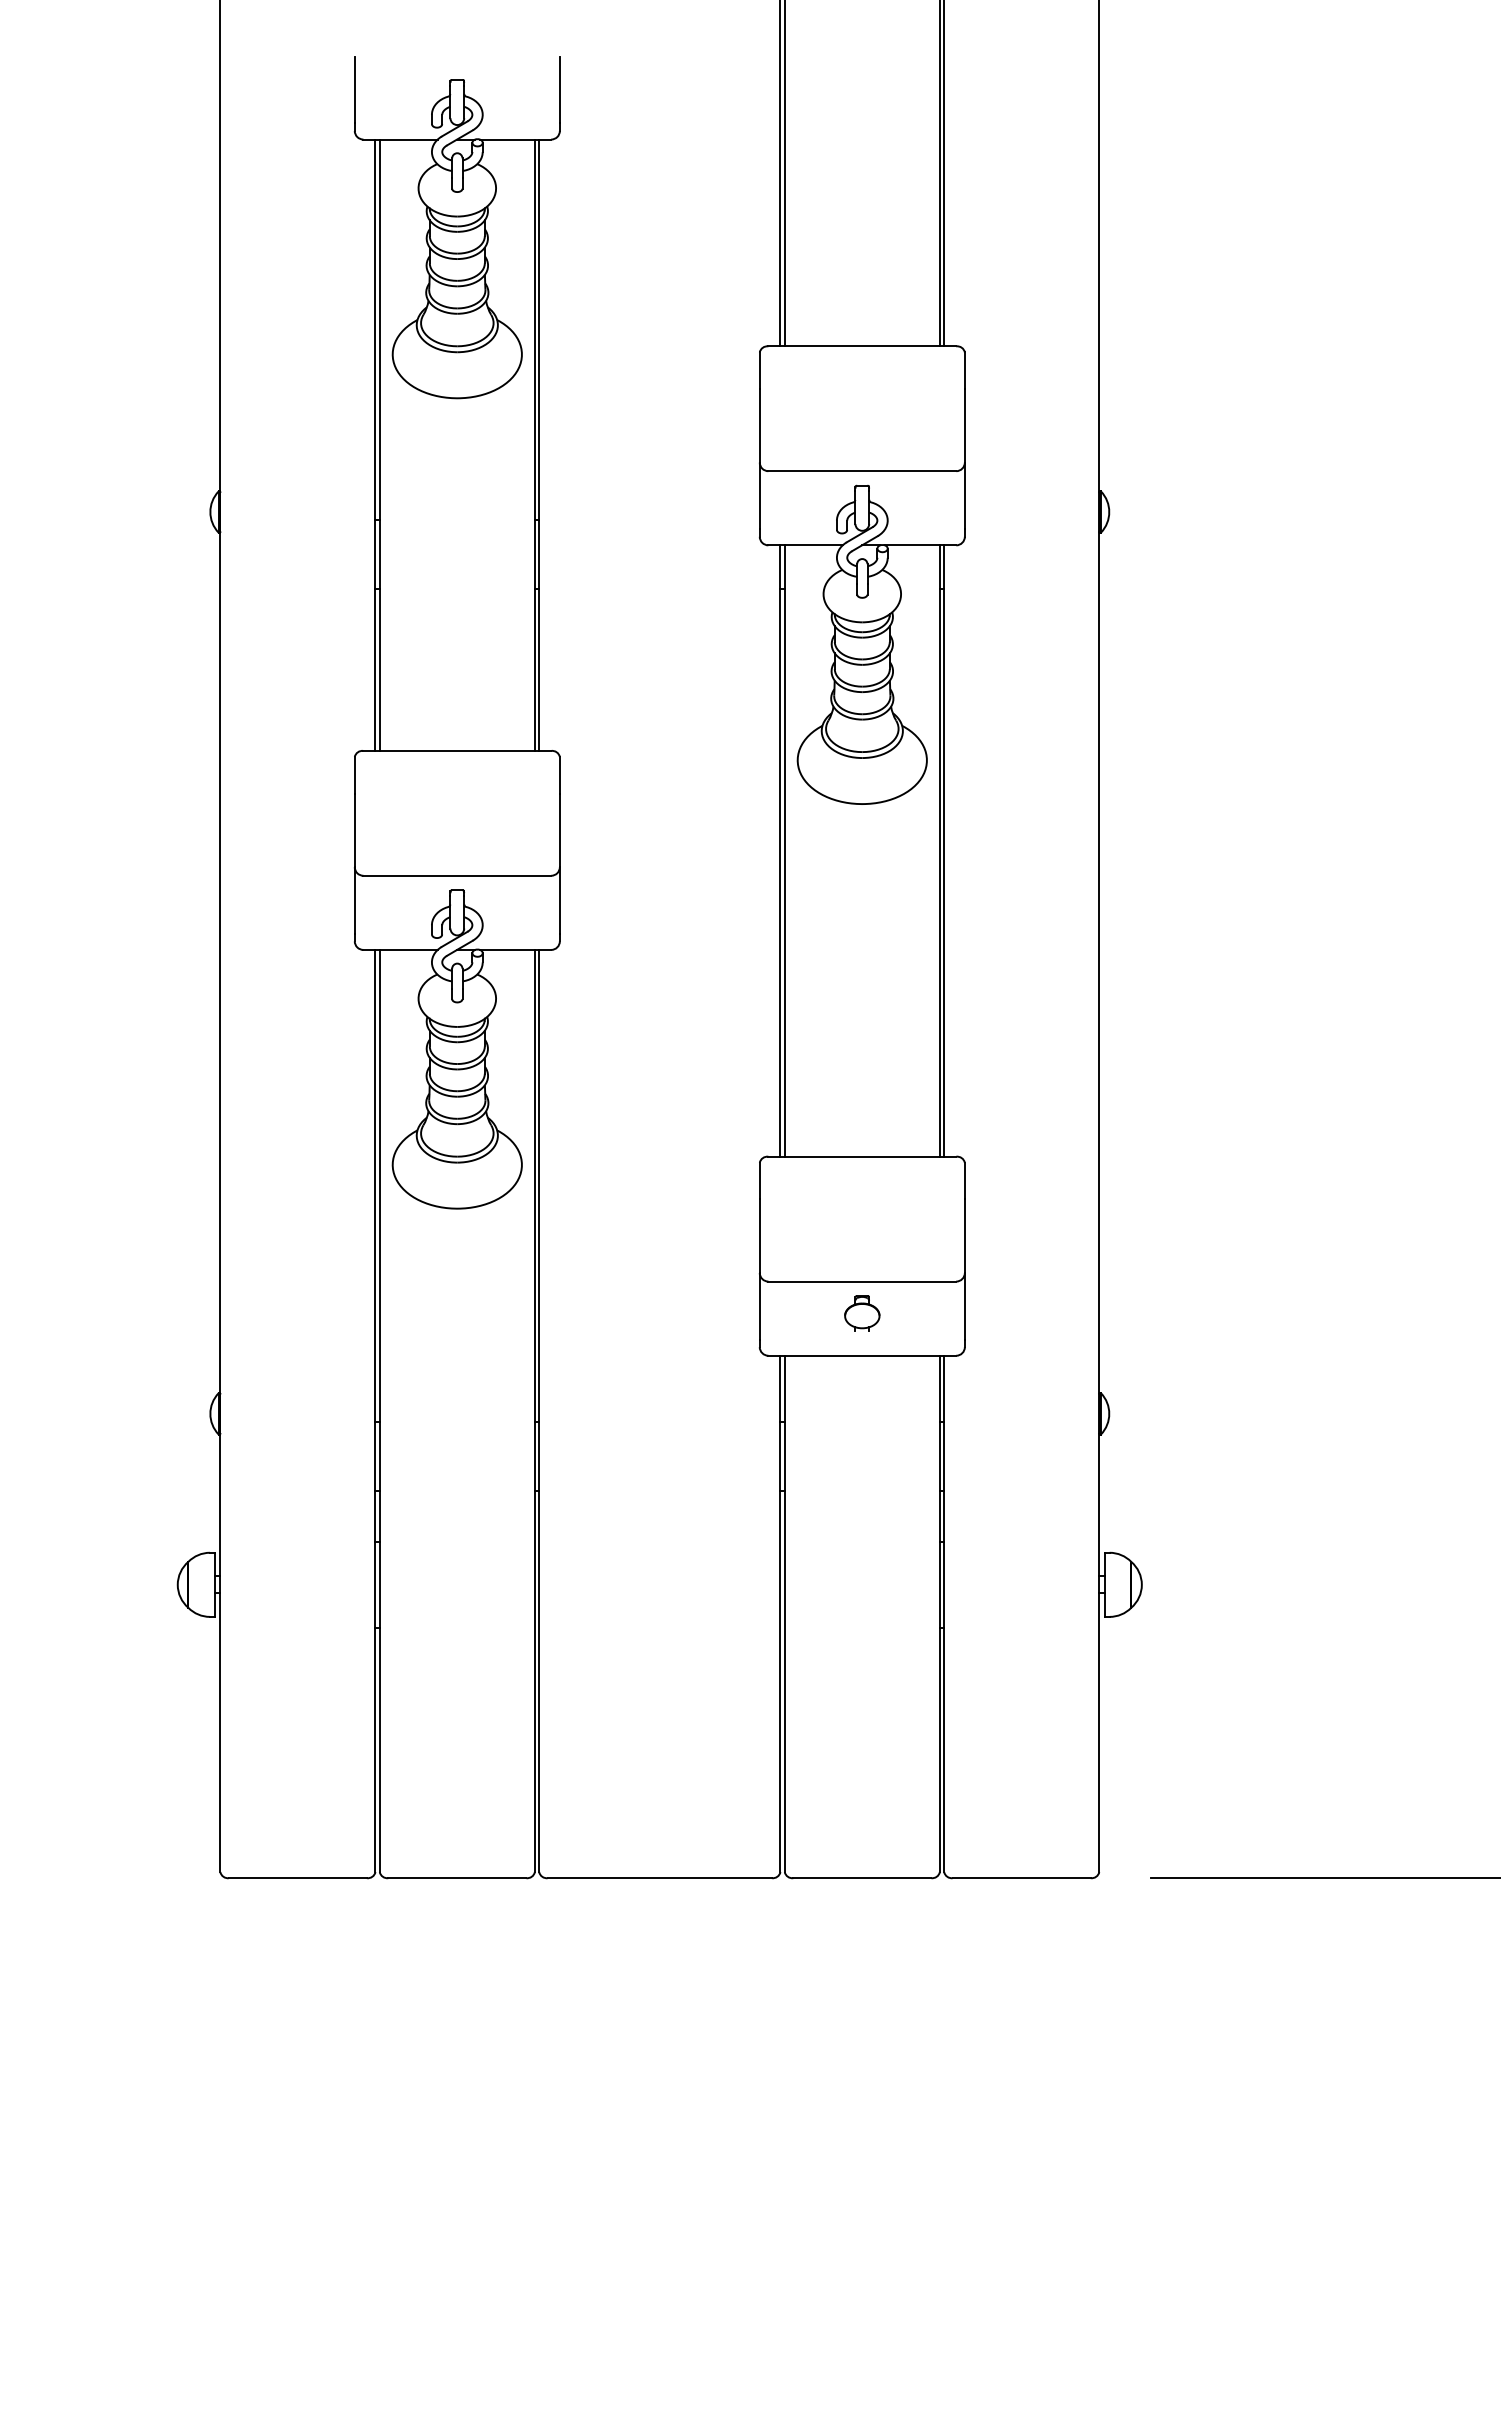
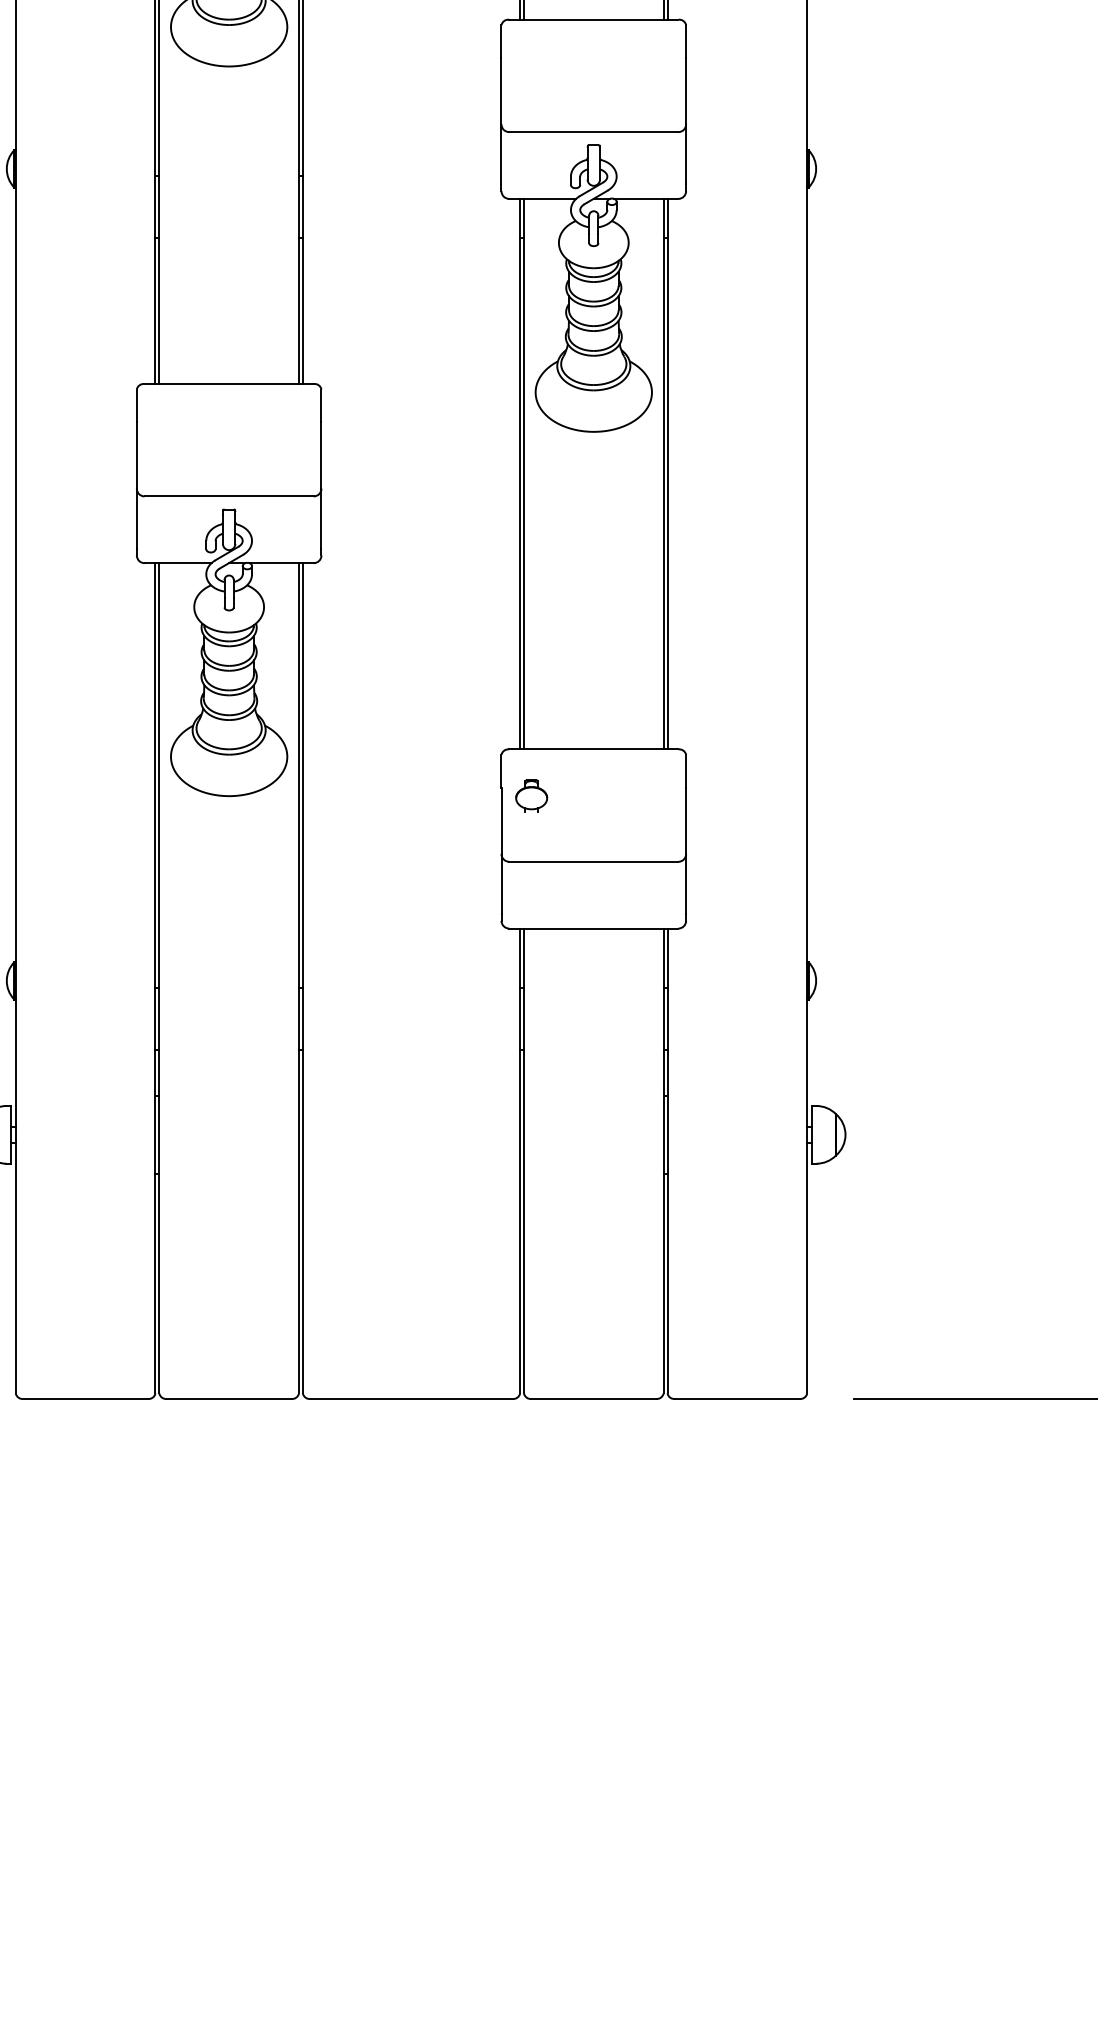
part: (862, 1313) -> (531, 796), moved

